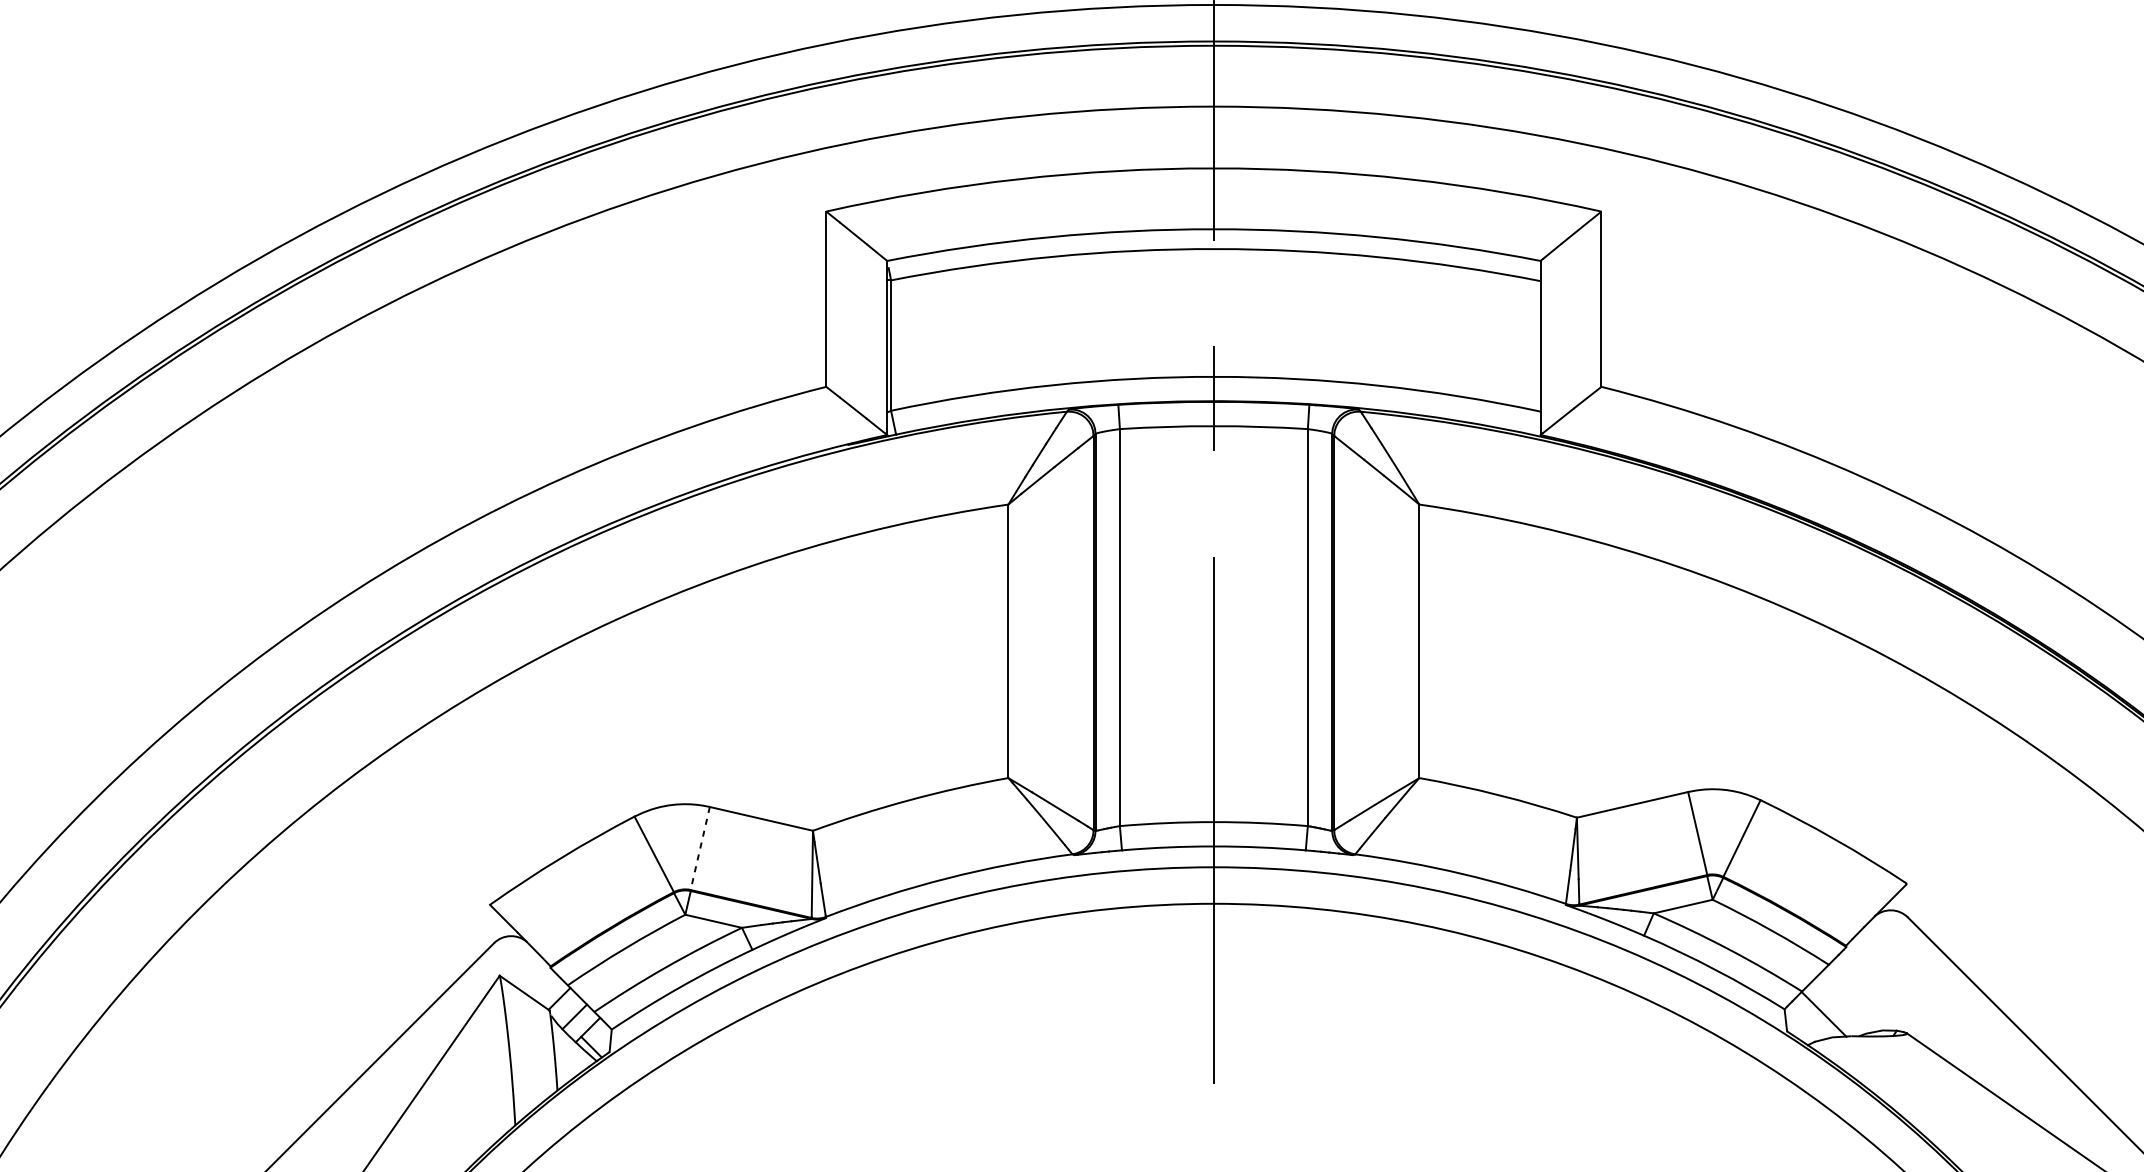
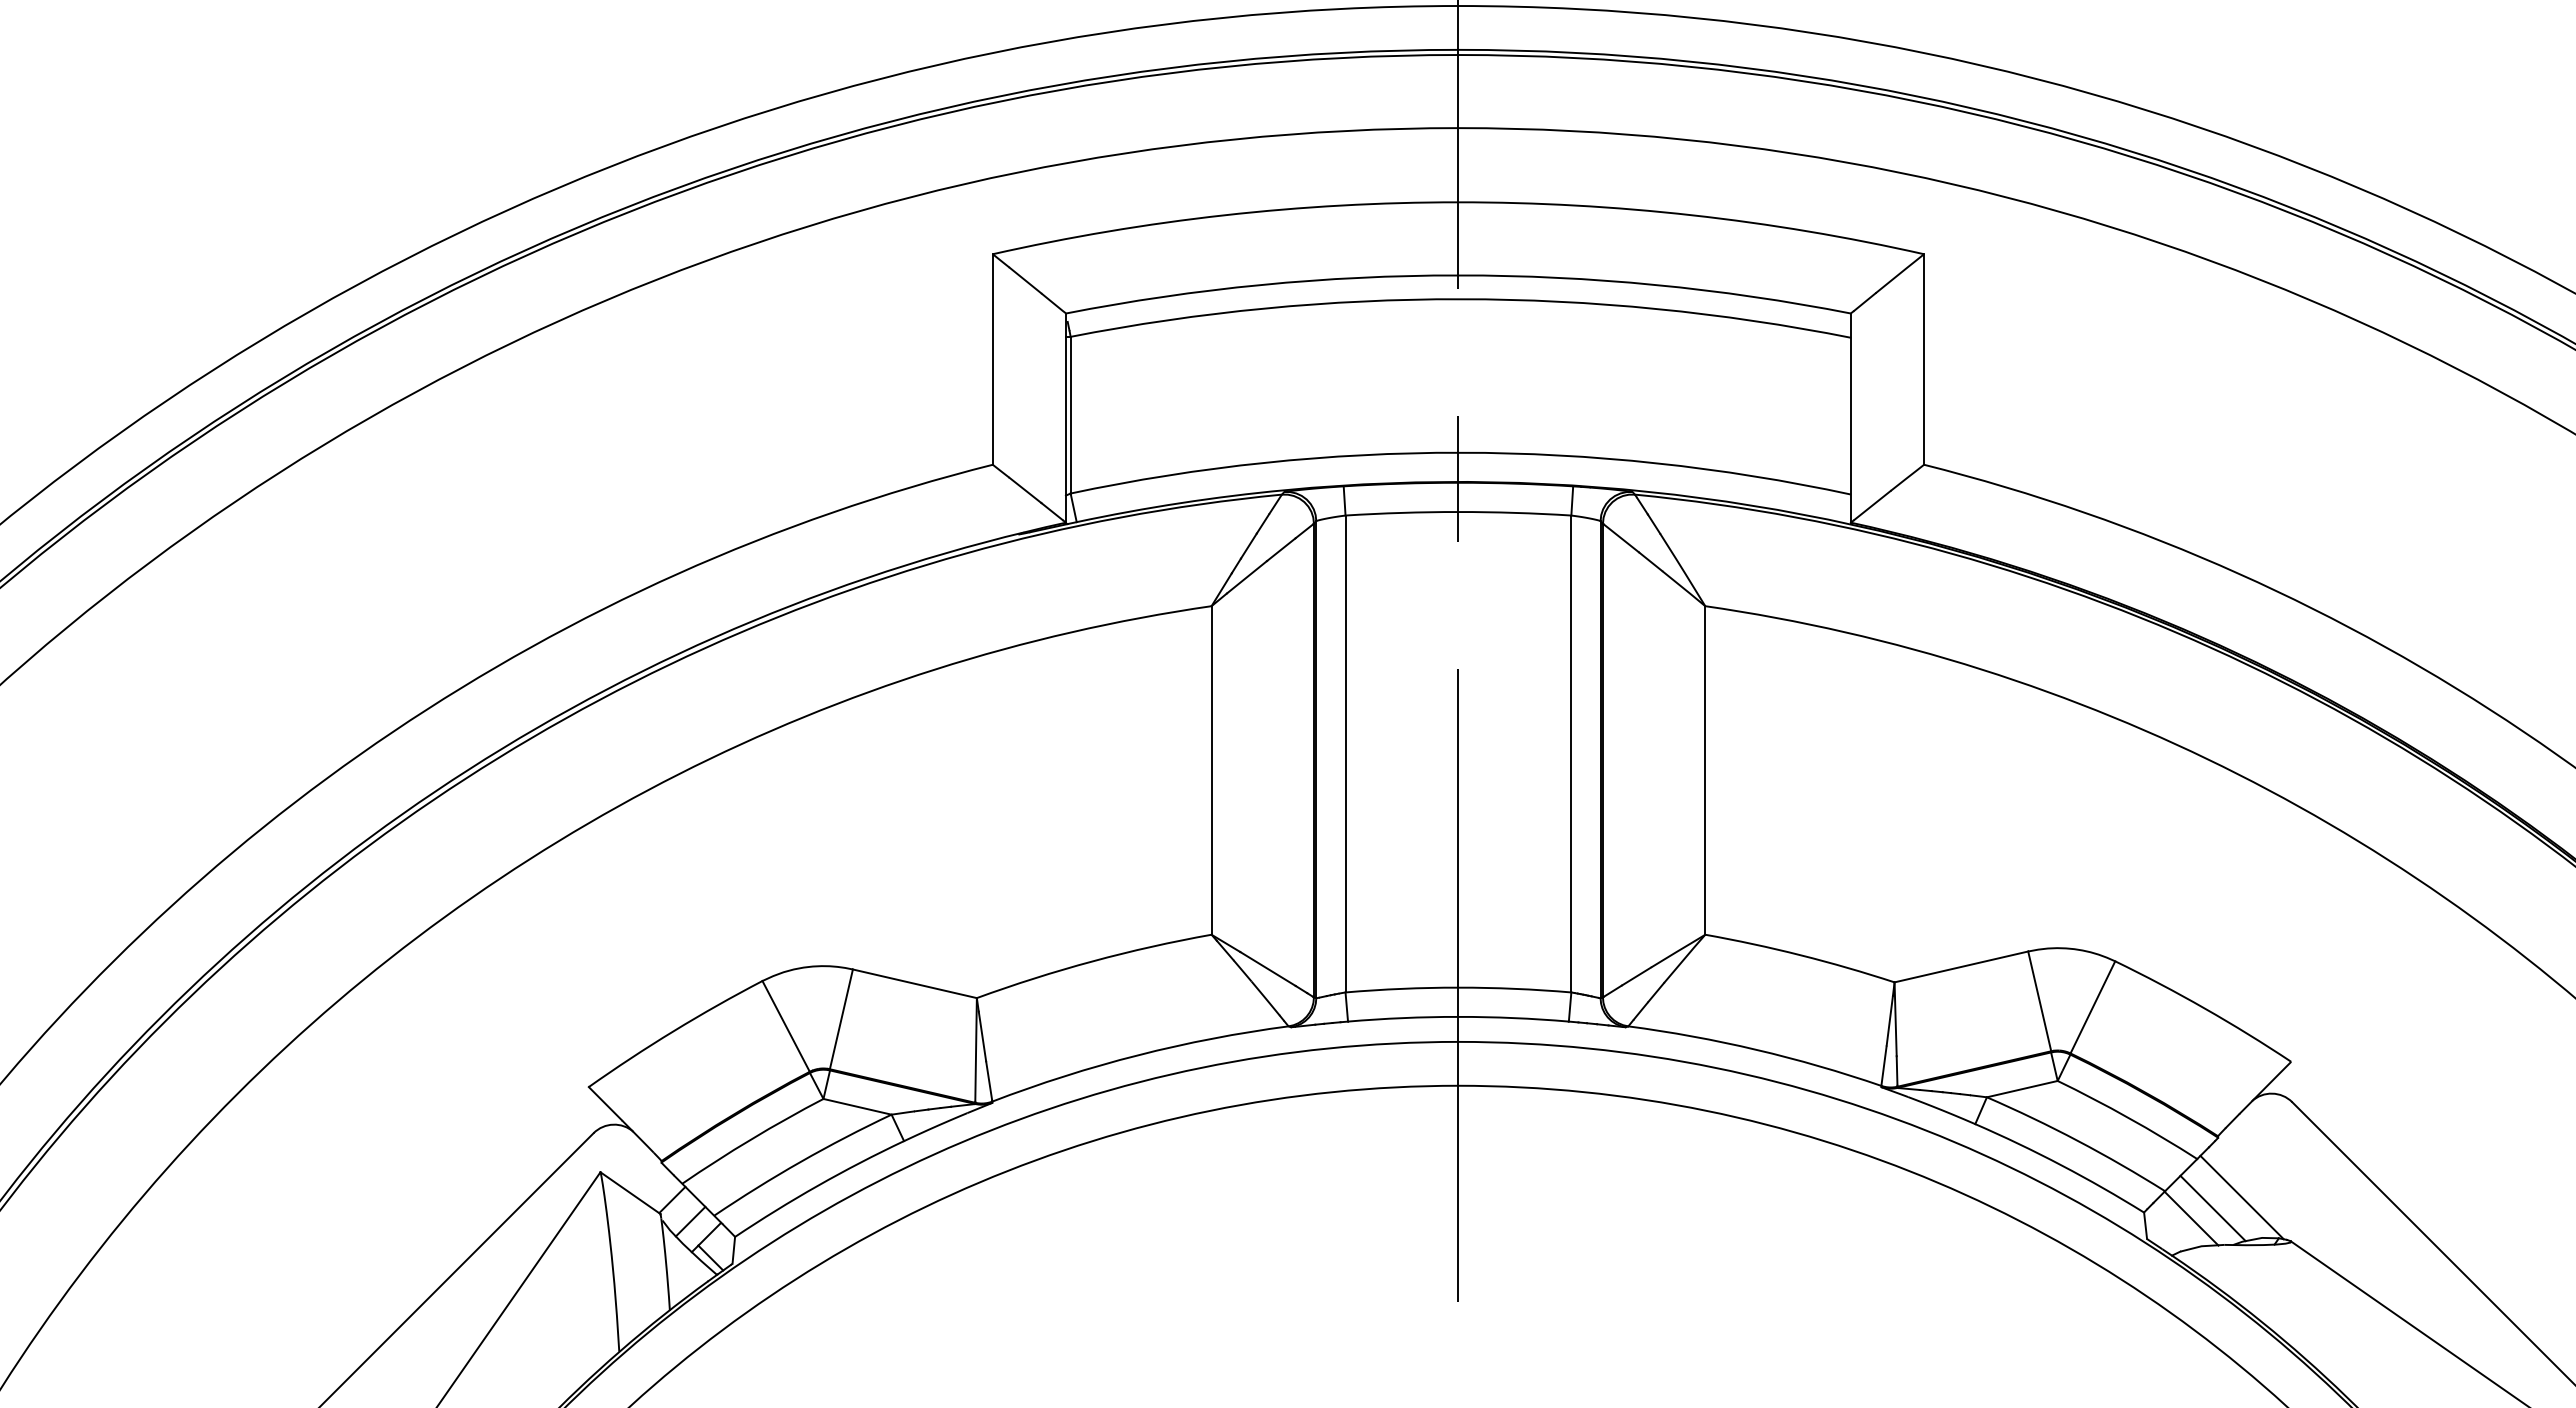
line: (700, 848) -> (841, 1019), dashed -> solid
line: (1865, 996) -> (2241, 1197), added
line: (1841, 1005) -> (2212, 1208), added

